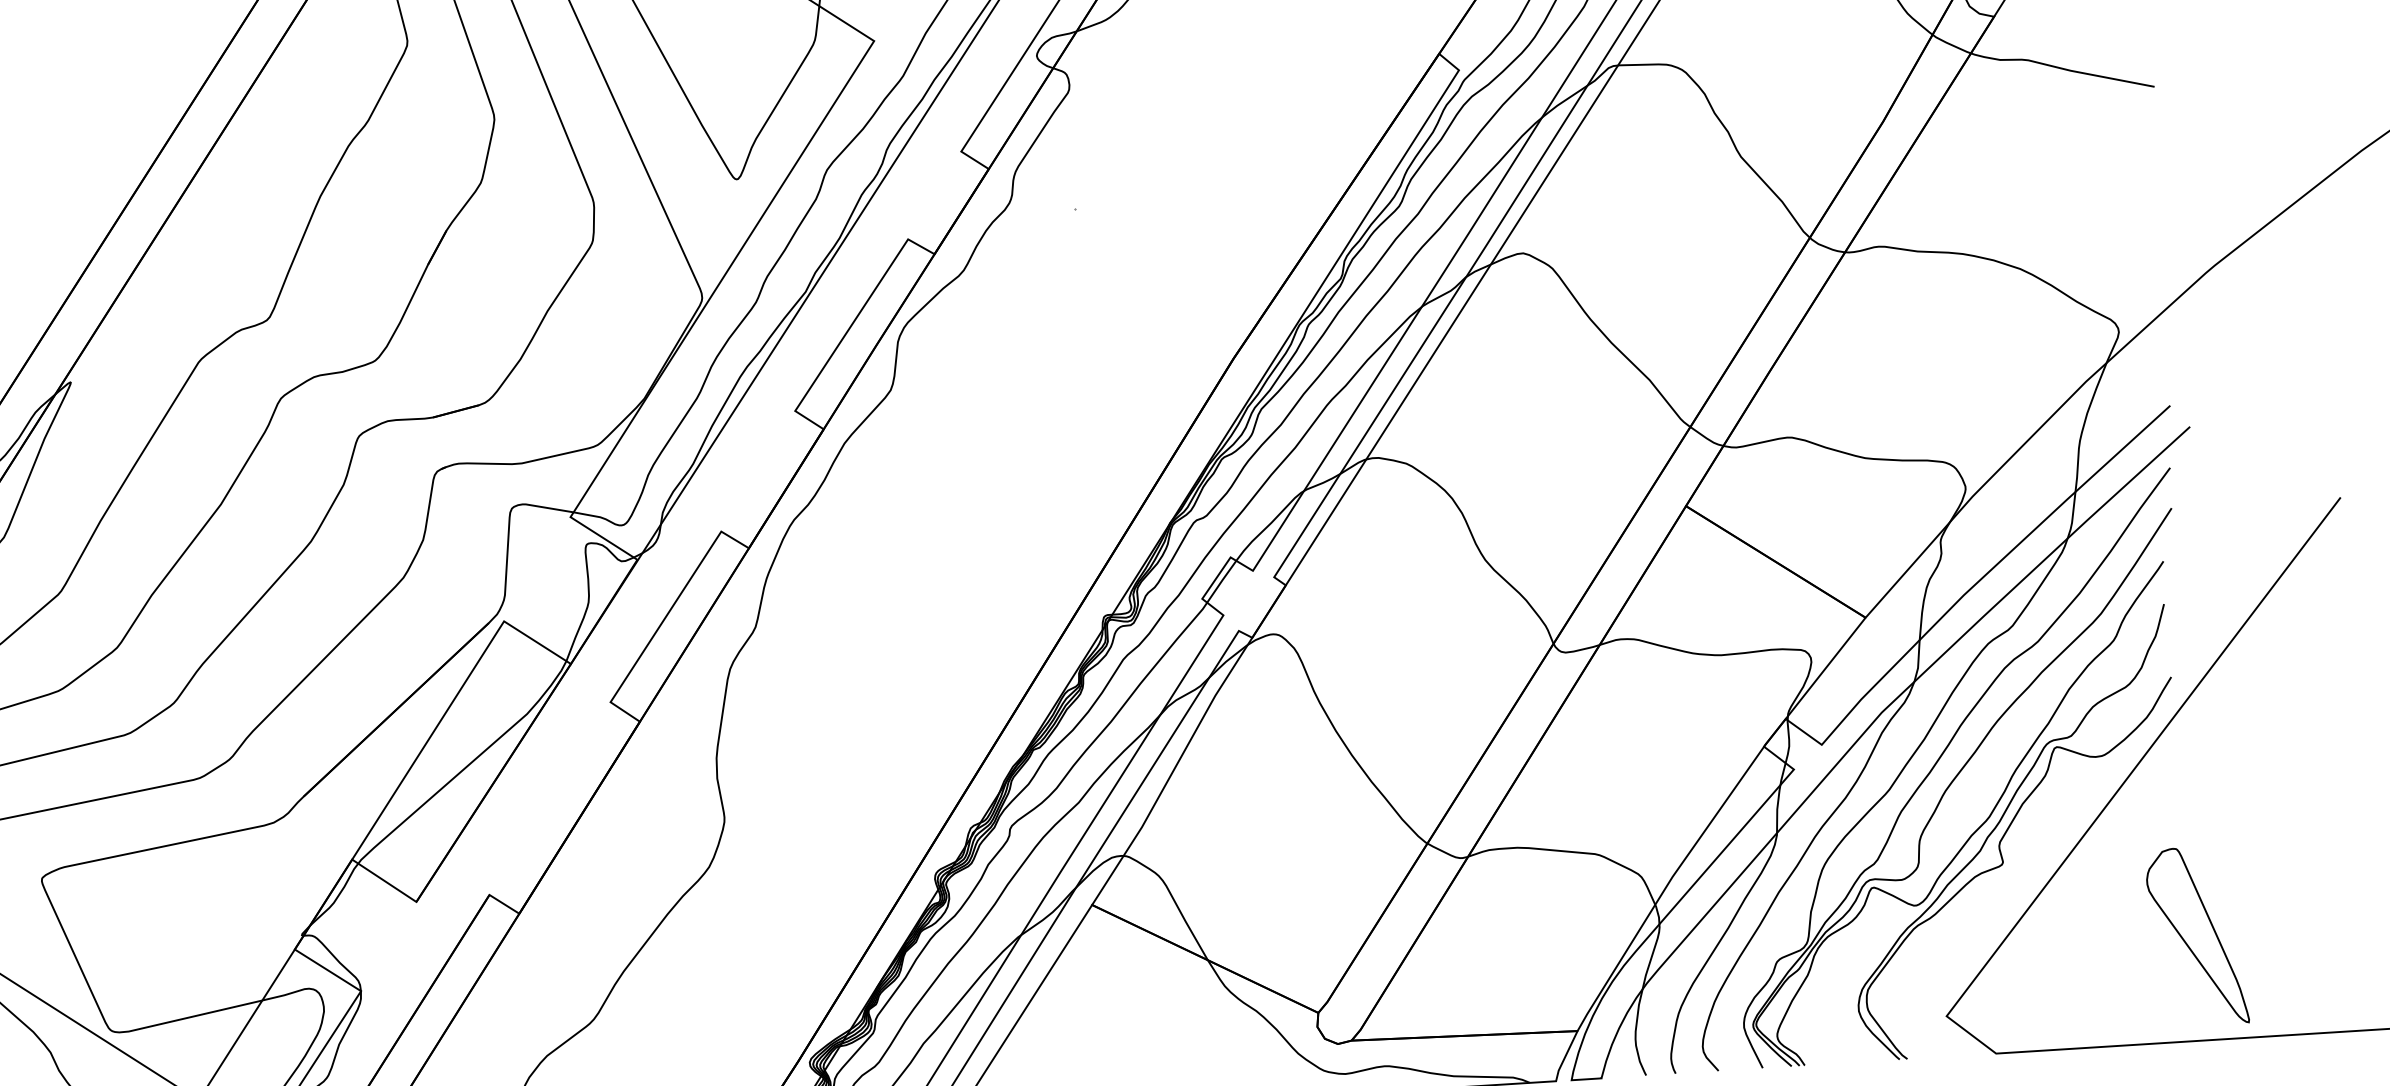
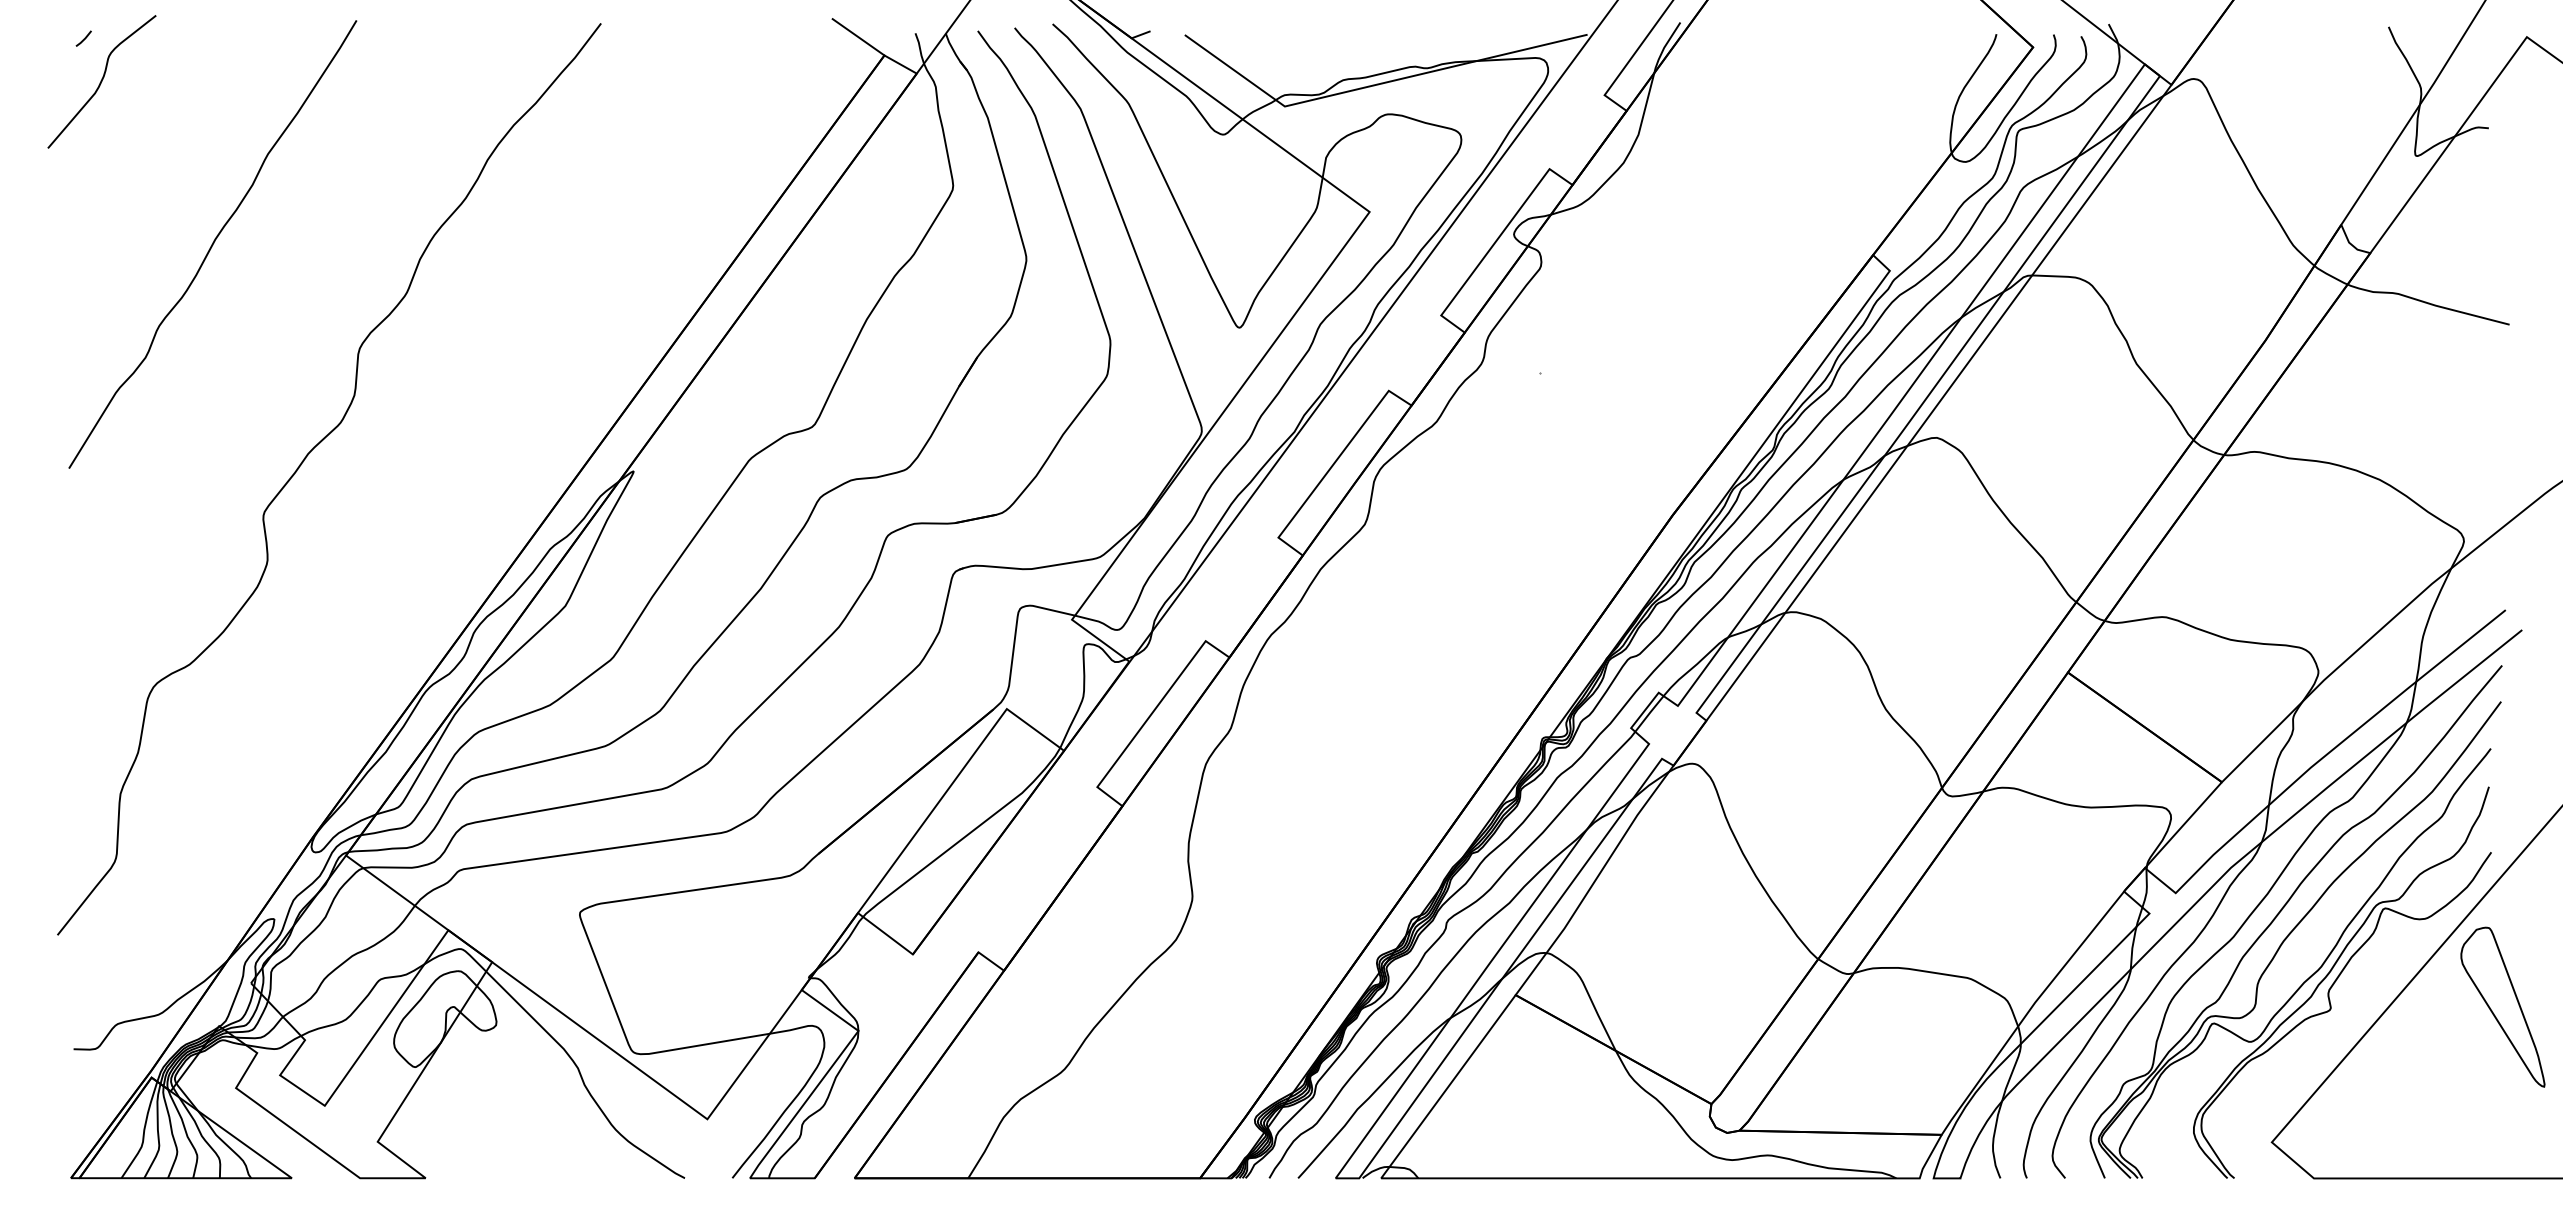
part: (2196, 935) -> (2502, 1006), moved

